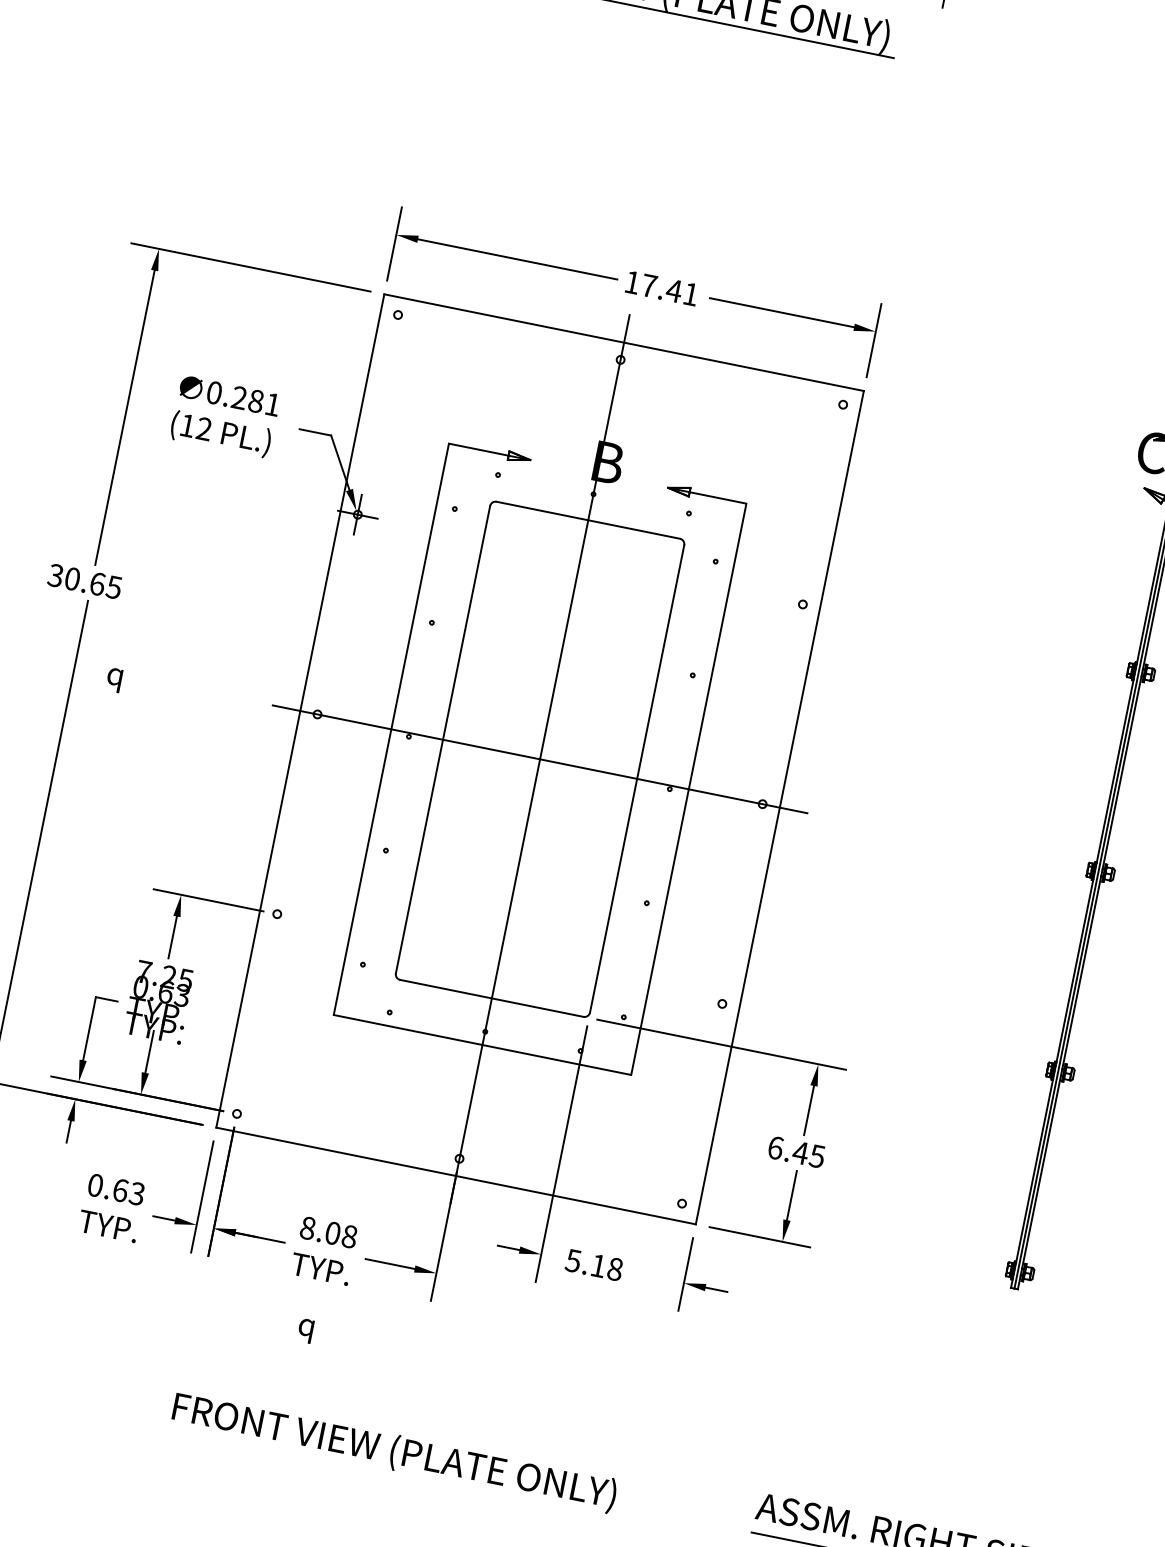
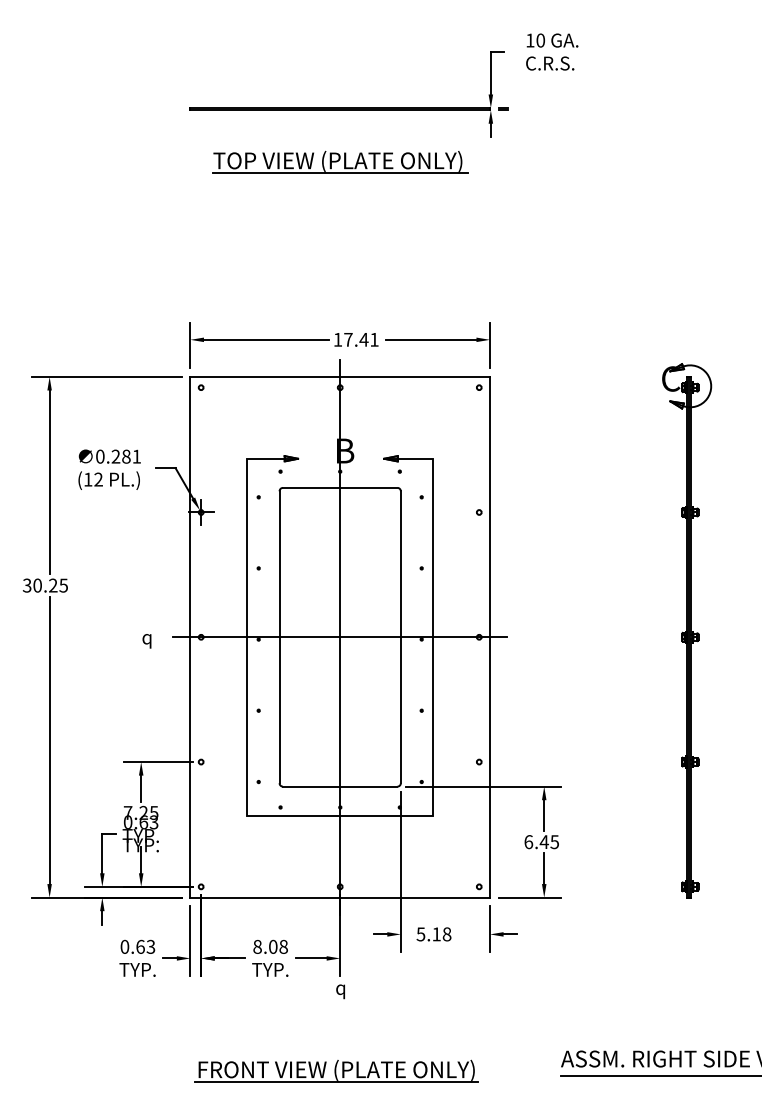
text: (97, 583) -> (53, 585), 30.65 -> 30.25
text: (113, 680) -> (146, 641), moved
text: (305, 1330) -> (340, 991), moved
line: (390, 1470) -> (336, 1082), added

